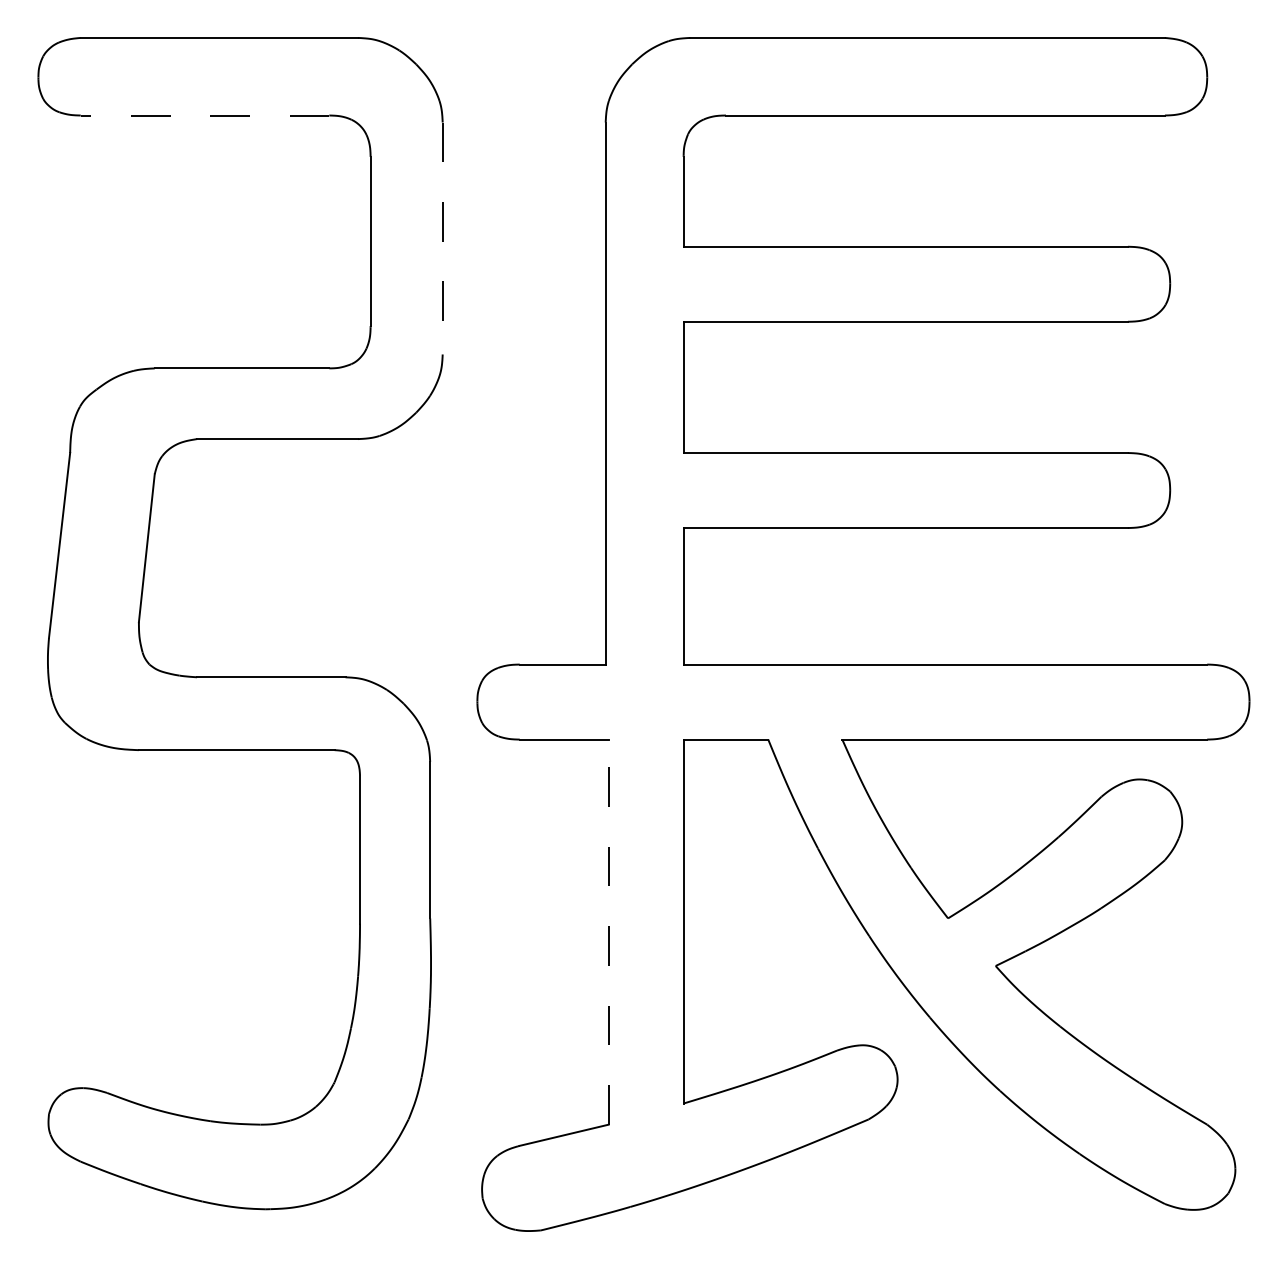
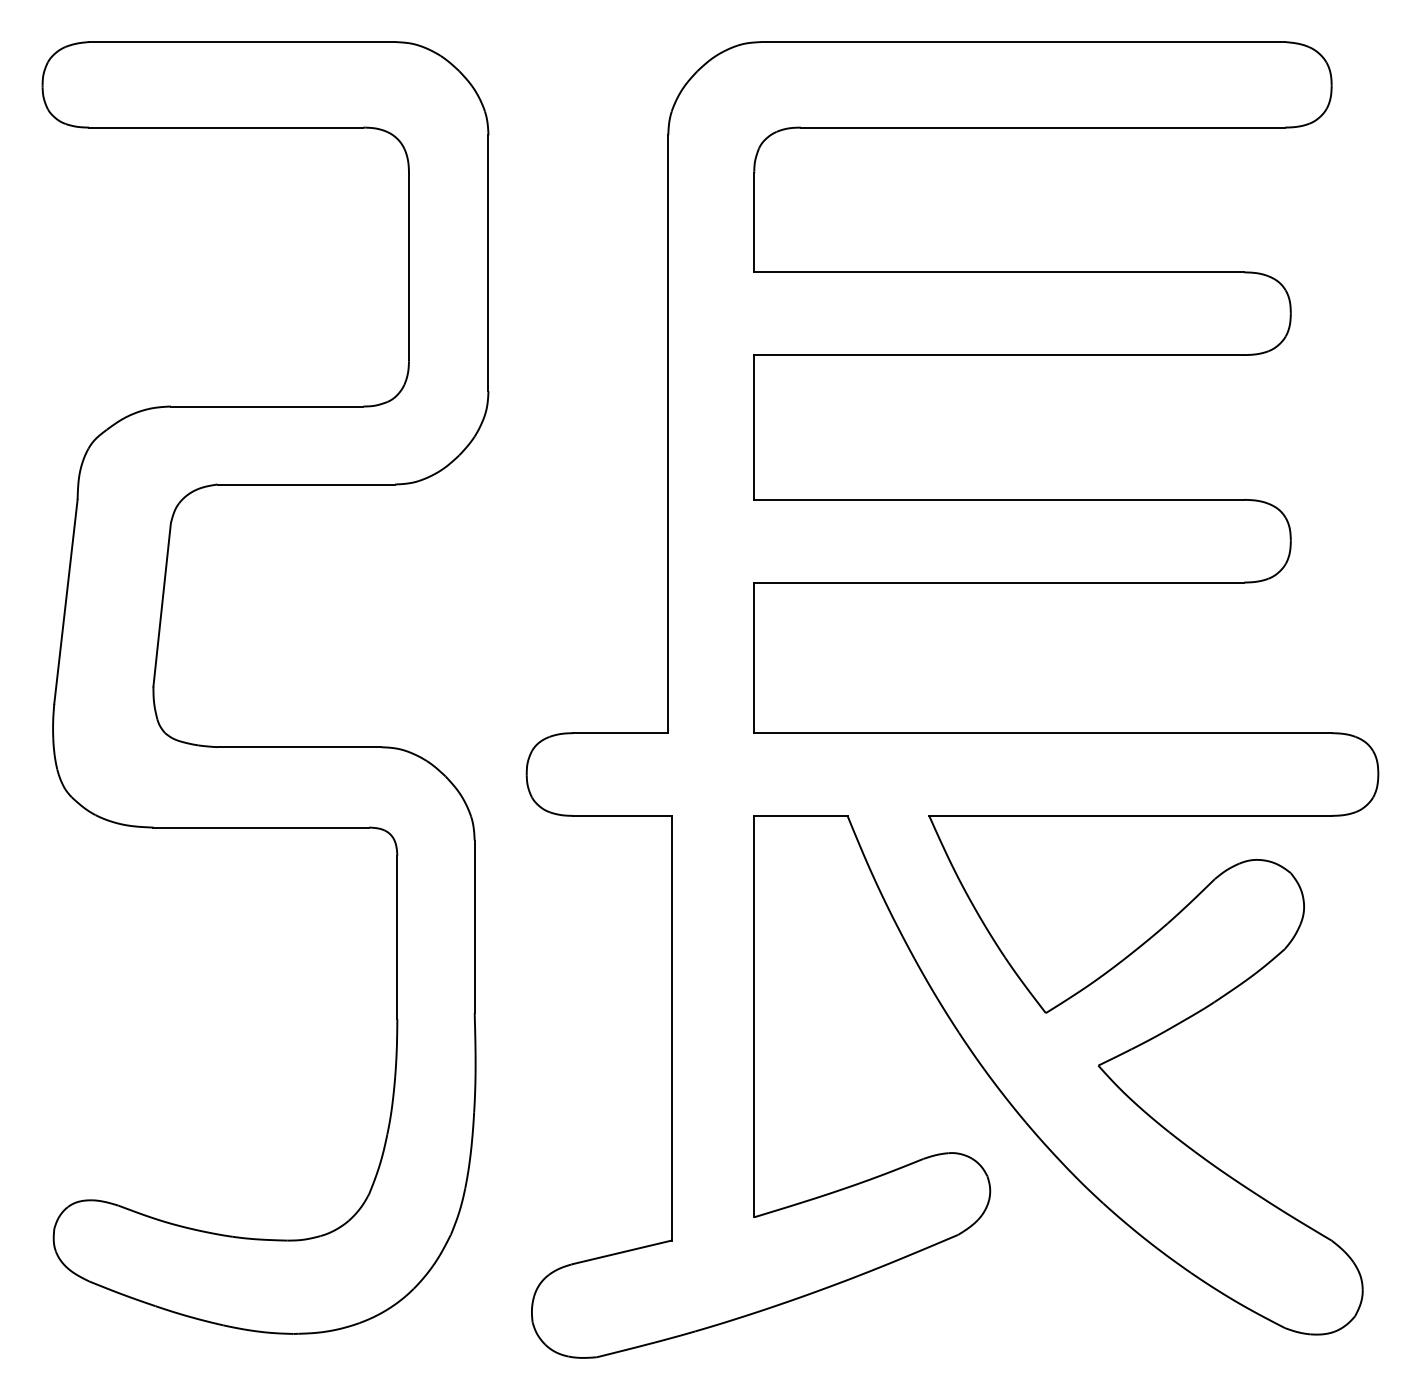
line: (204, 115) -> (225, 127), dashed -> solid
line: (442, 238) -> (488, 263), dashed -> solid
line: (608, 931) -> (671, 1027), dashed -> solid

